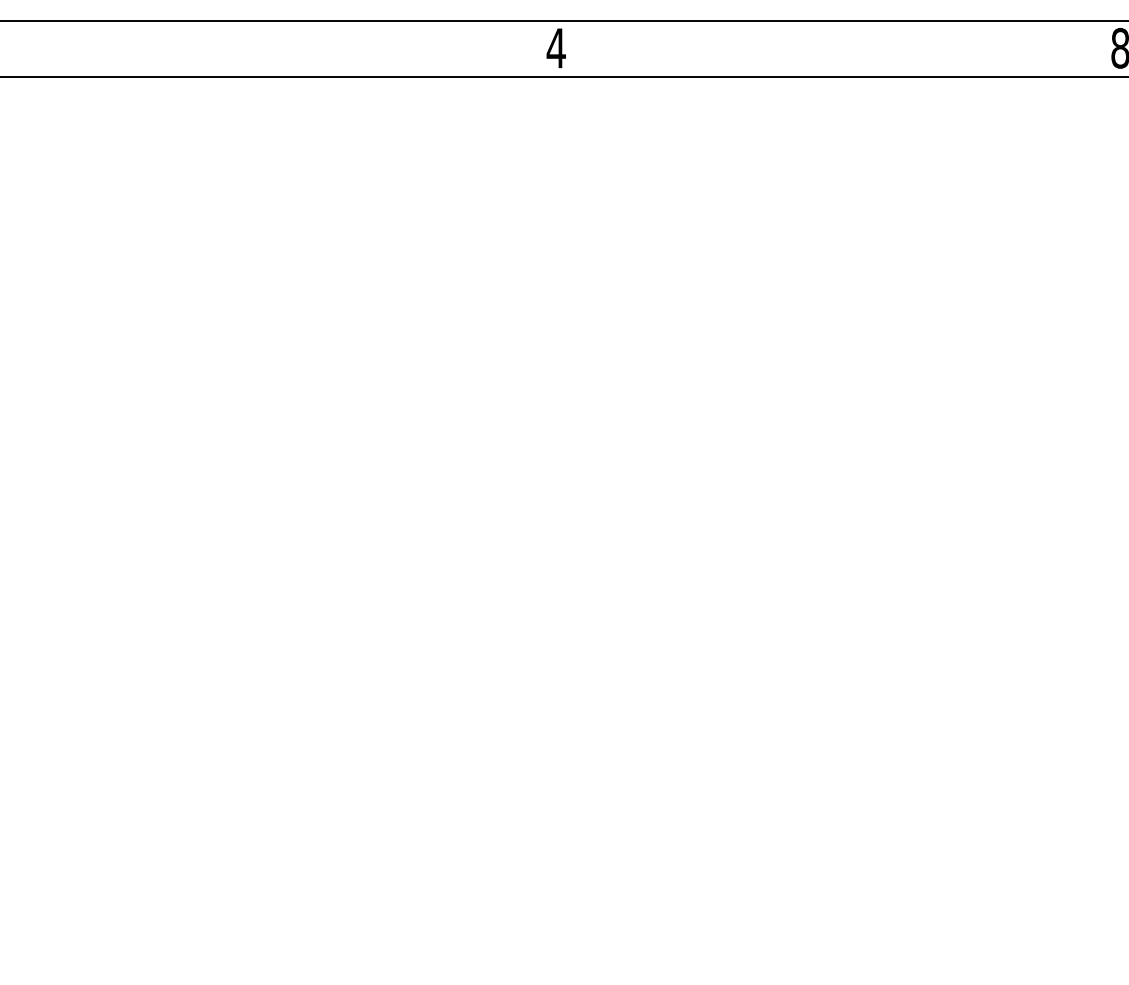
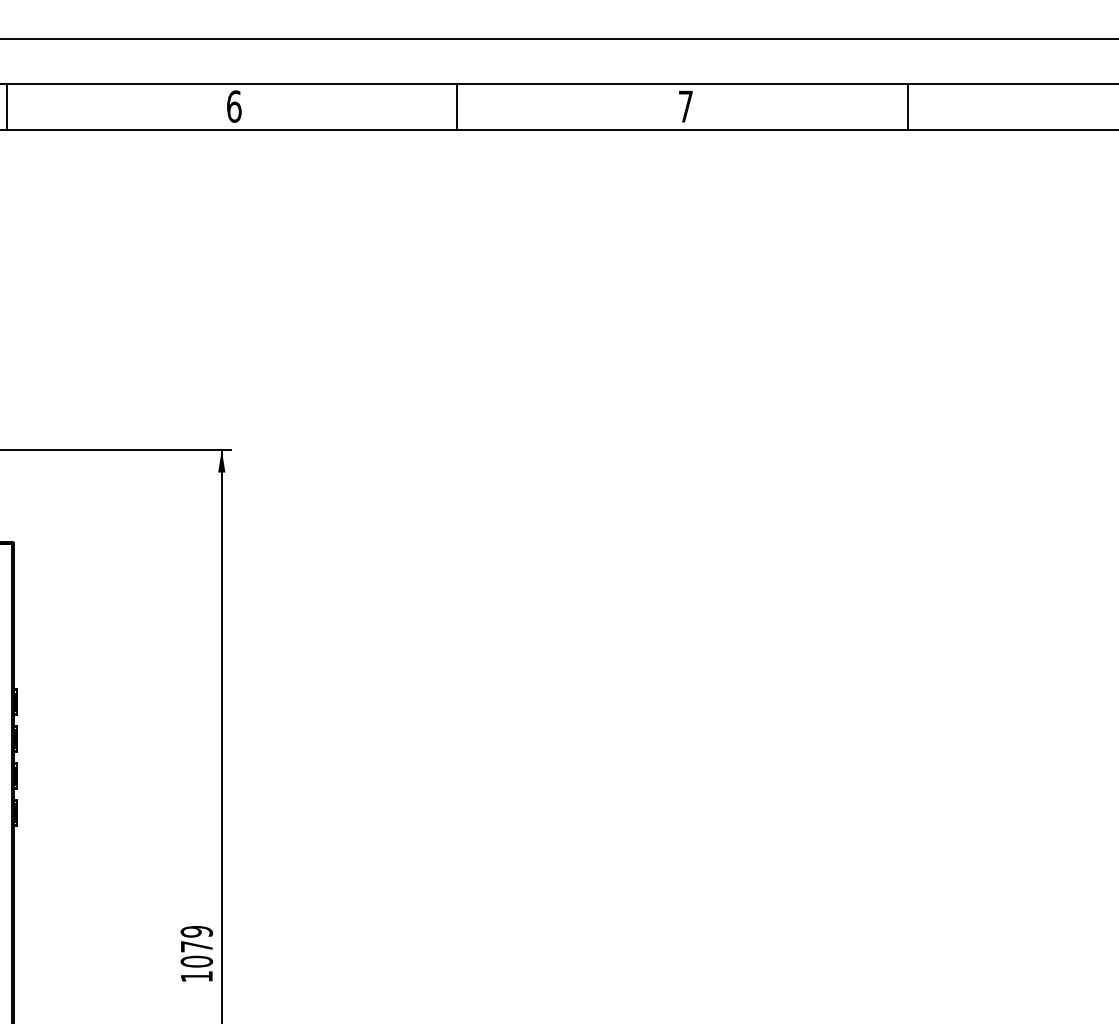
line: (269, 48) -> (457, 106), added
text: (555, 48) -> (685, 106), 4 -> 7
line: (834, 48) -> (907, 106), added

